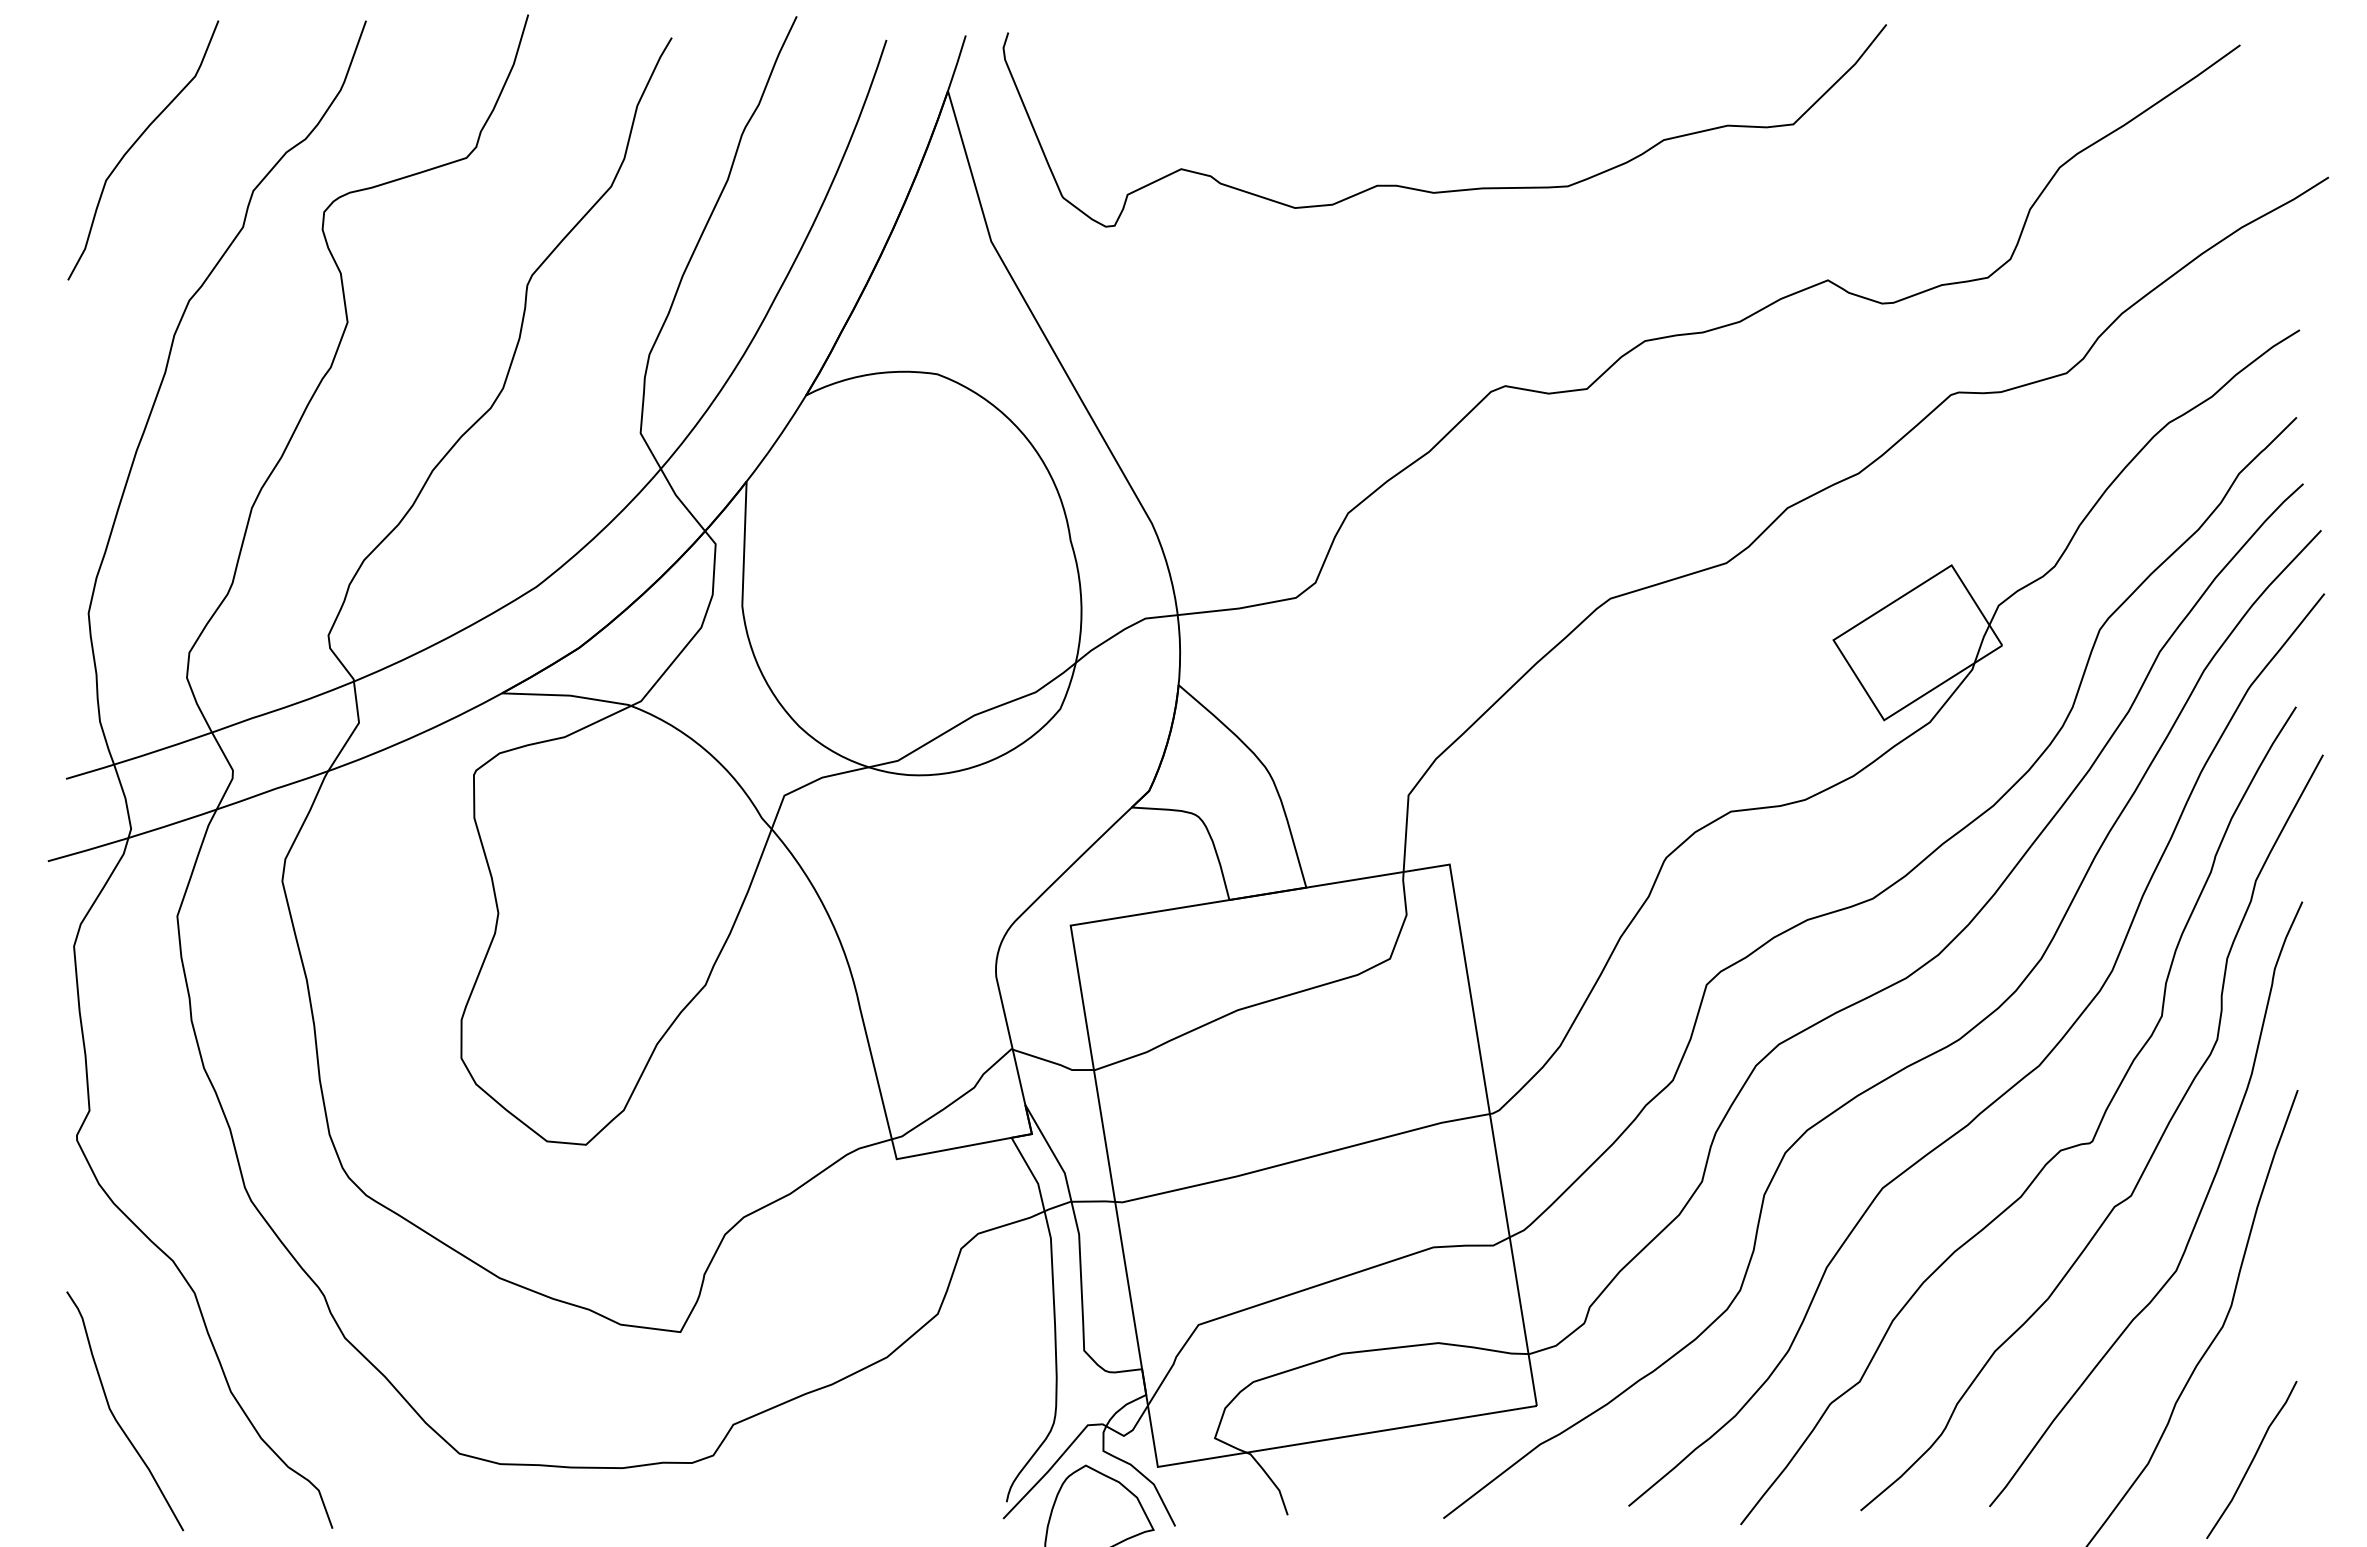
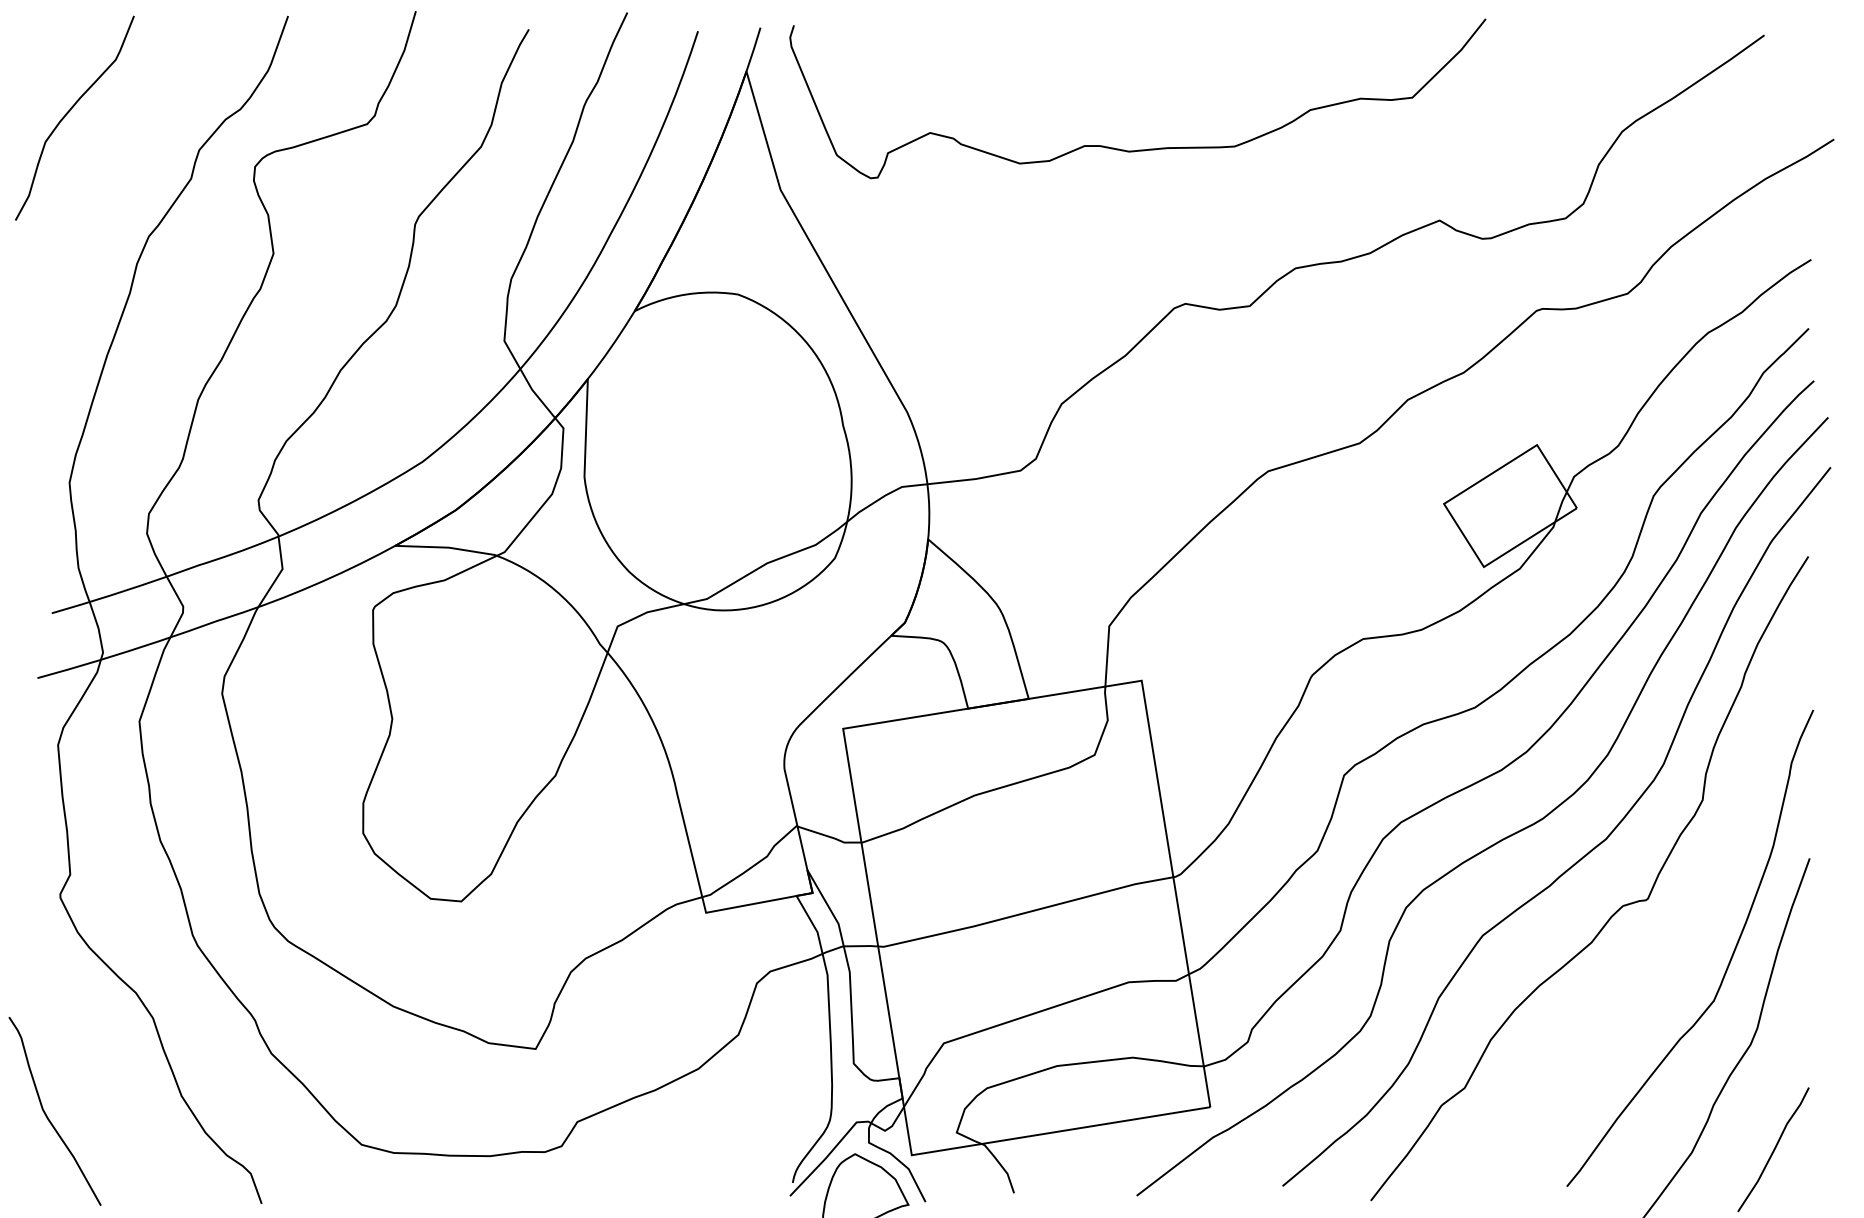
curve: (136, 142) -> (69, 111), moved
curve: (2146, 1163) -> (1690, 916), removed
curve: (116, 1418) -> (48, 1117), moved

